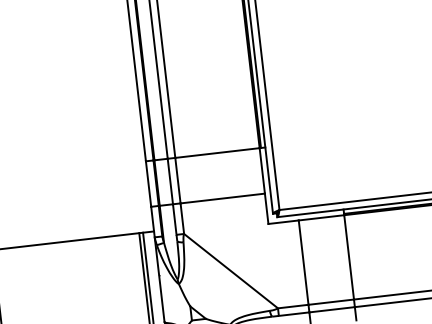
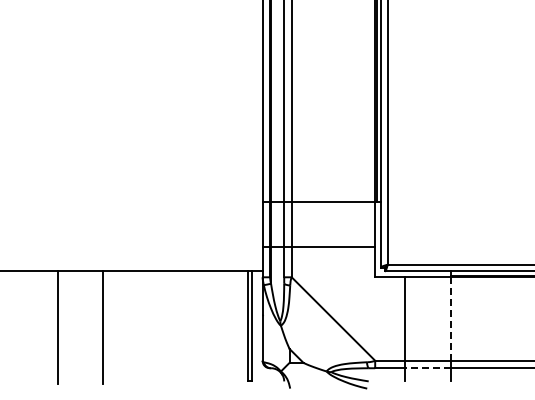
line: (348, 256) -> (450, 318), solid -> dashed
line: (332, 309) -> (428, 368), solid -> dashed

